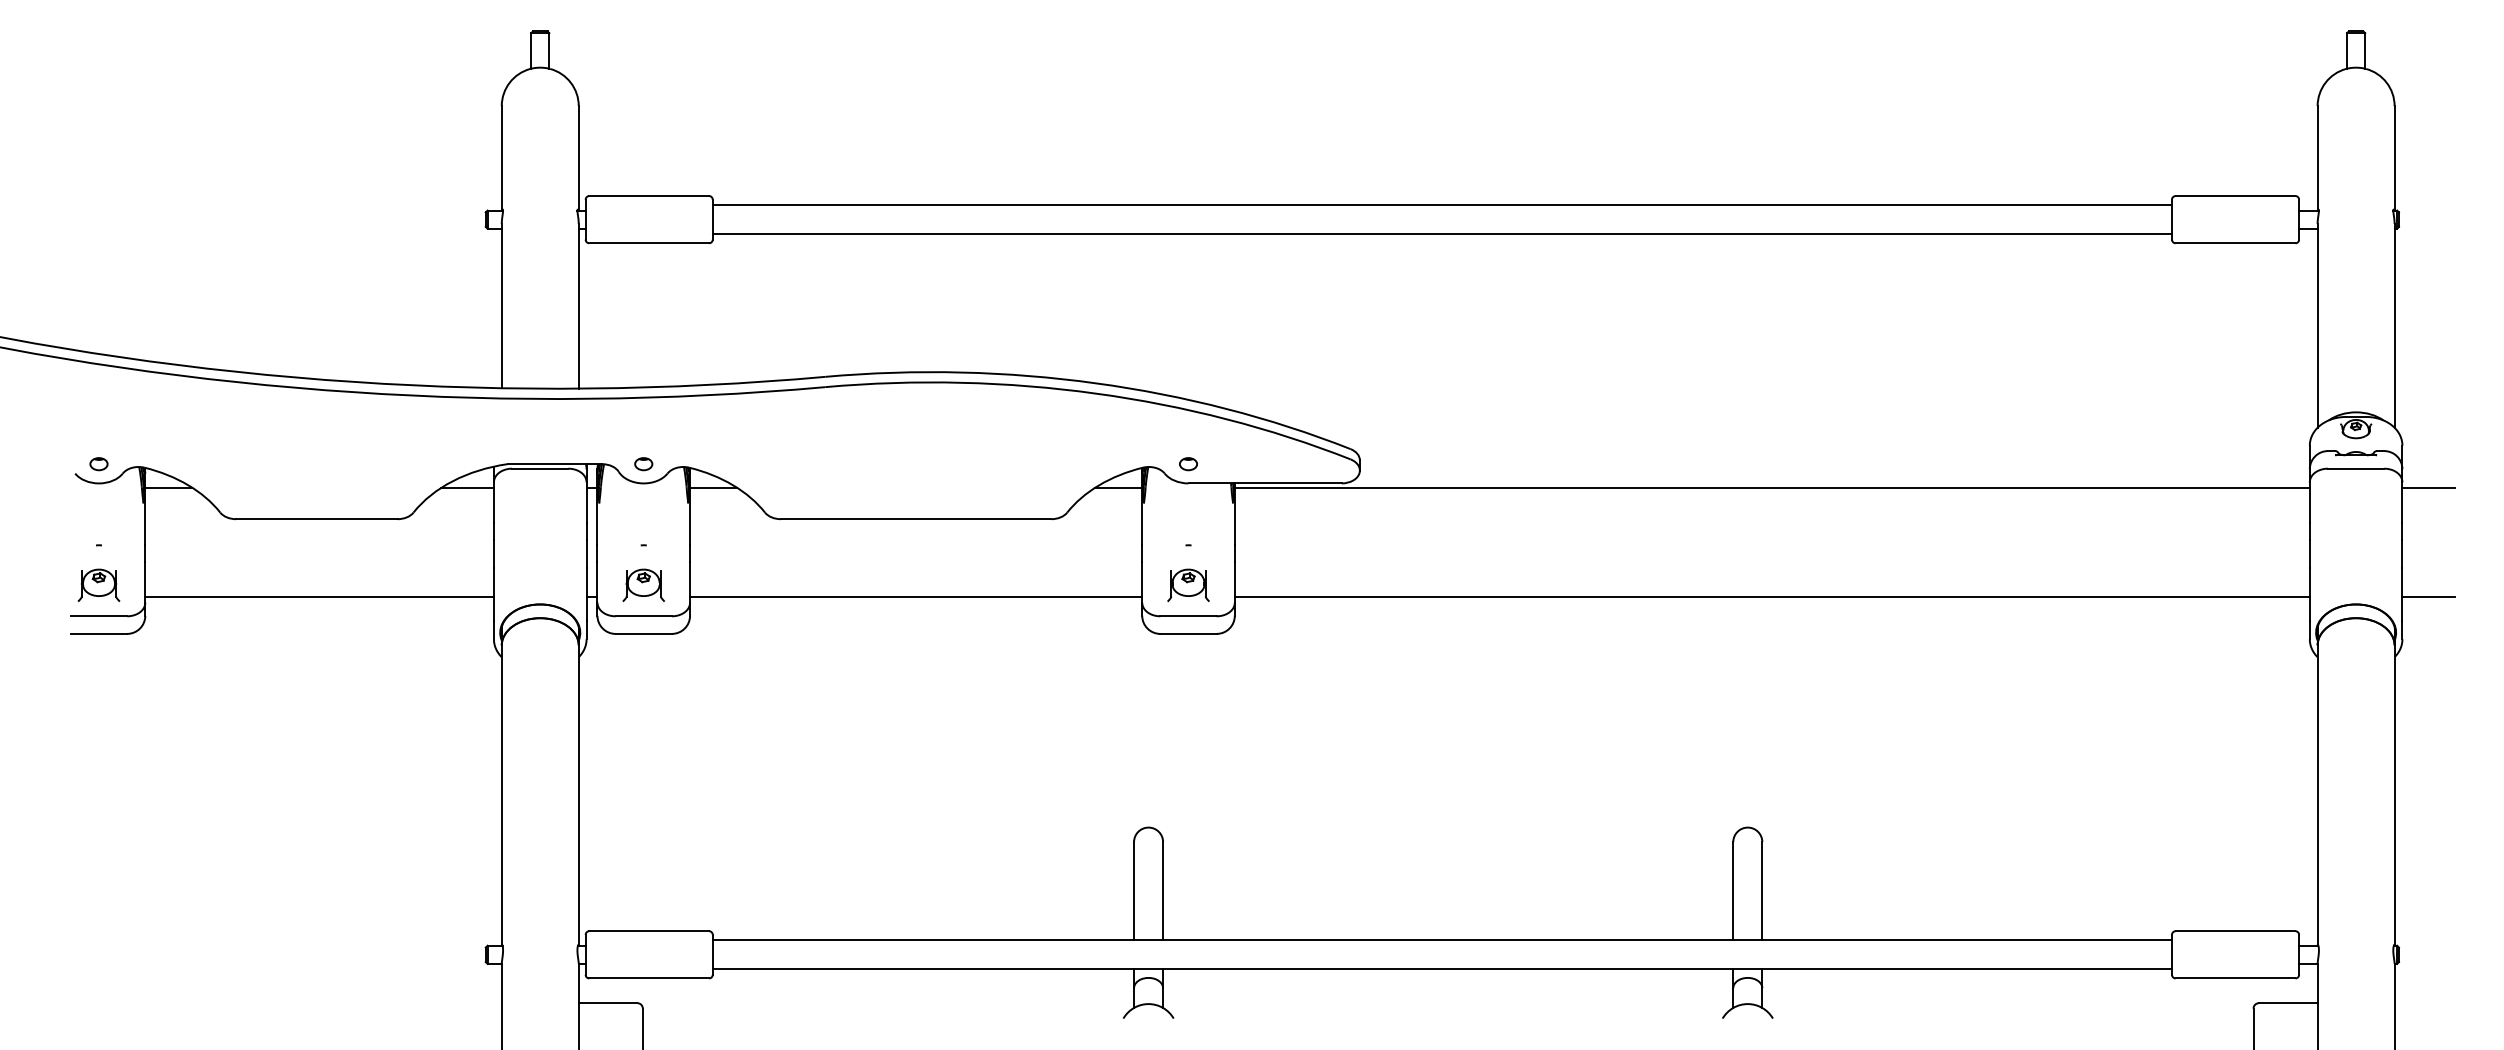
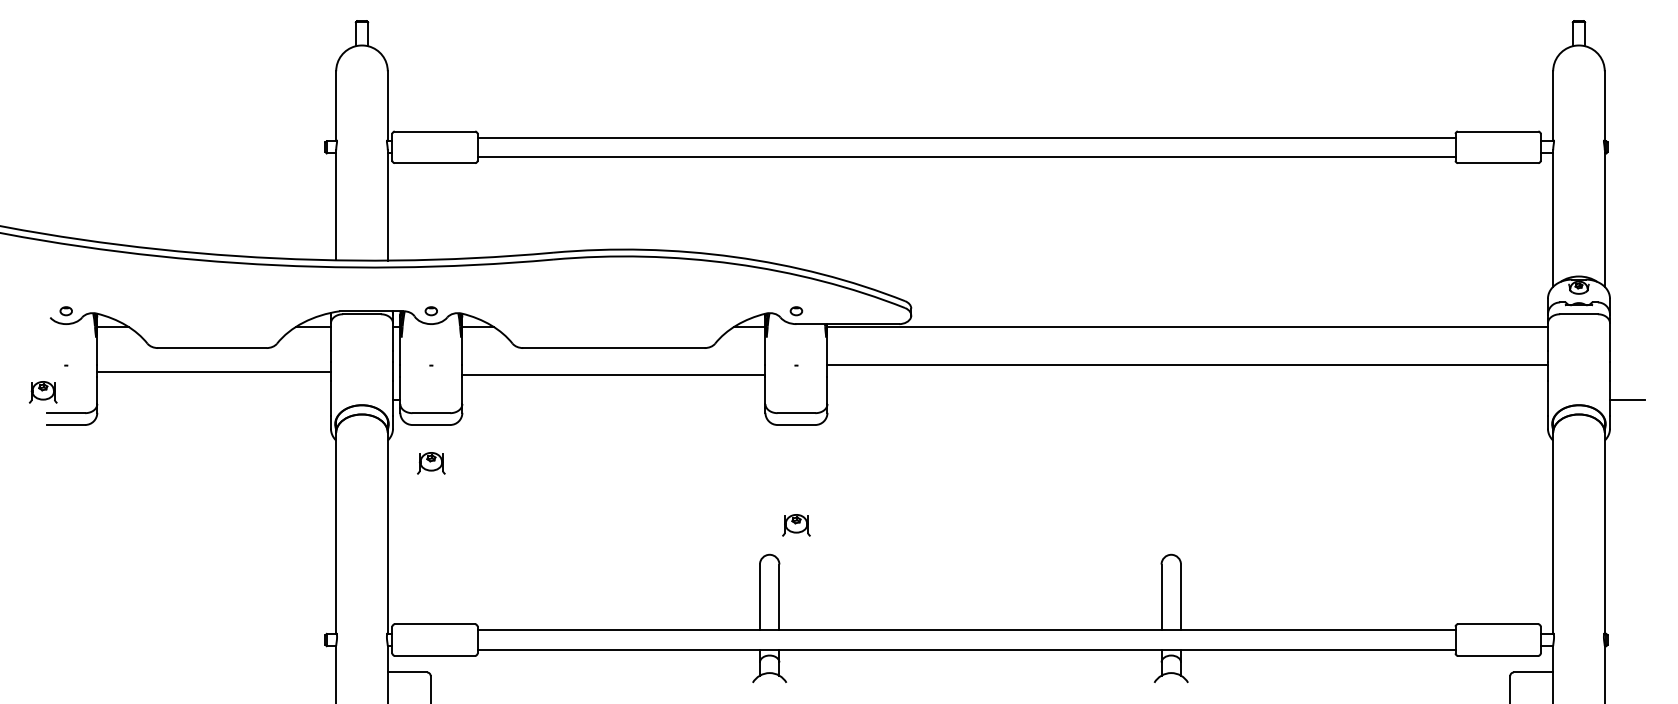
line: (2428, 488) -> (1627, 327), removed
part: (97, 585) -> (42, 392), moved
part: (643, 585) -> (431, 463), moved
part: (1188, 585) -> (796, 525), moved
line: (318, 597) -> (213, 372), moved
line: (915, 597) -> (613, 375), moved
line: (1771, 597) -> (1187, 365), moved

